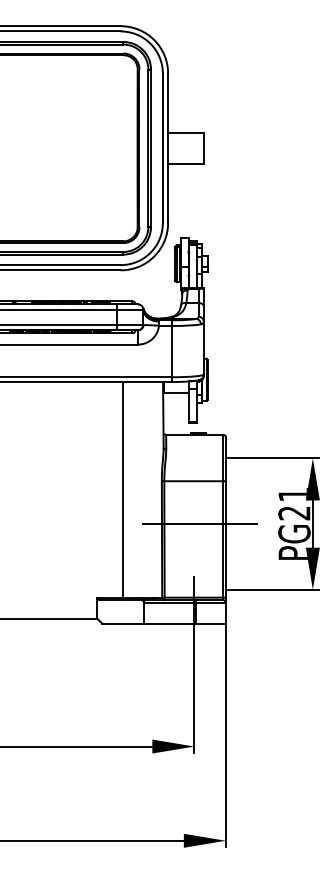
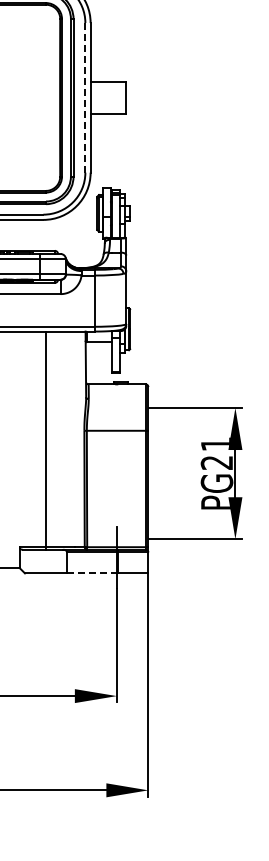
line: (162, 148) -> (85, 98), solid -> dashed
line: (199, 524) -> (122, 474), removed
line: (170, 623) -> (93, 573), solid -> dashed

